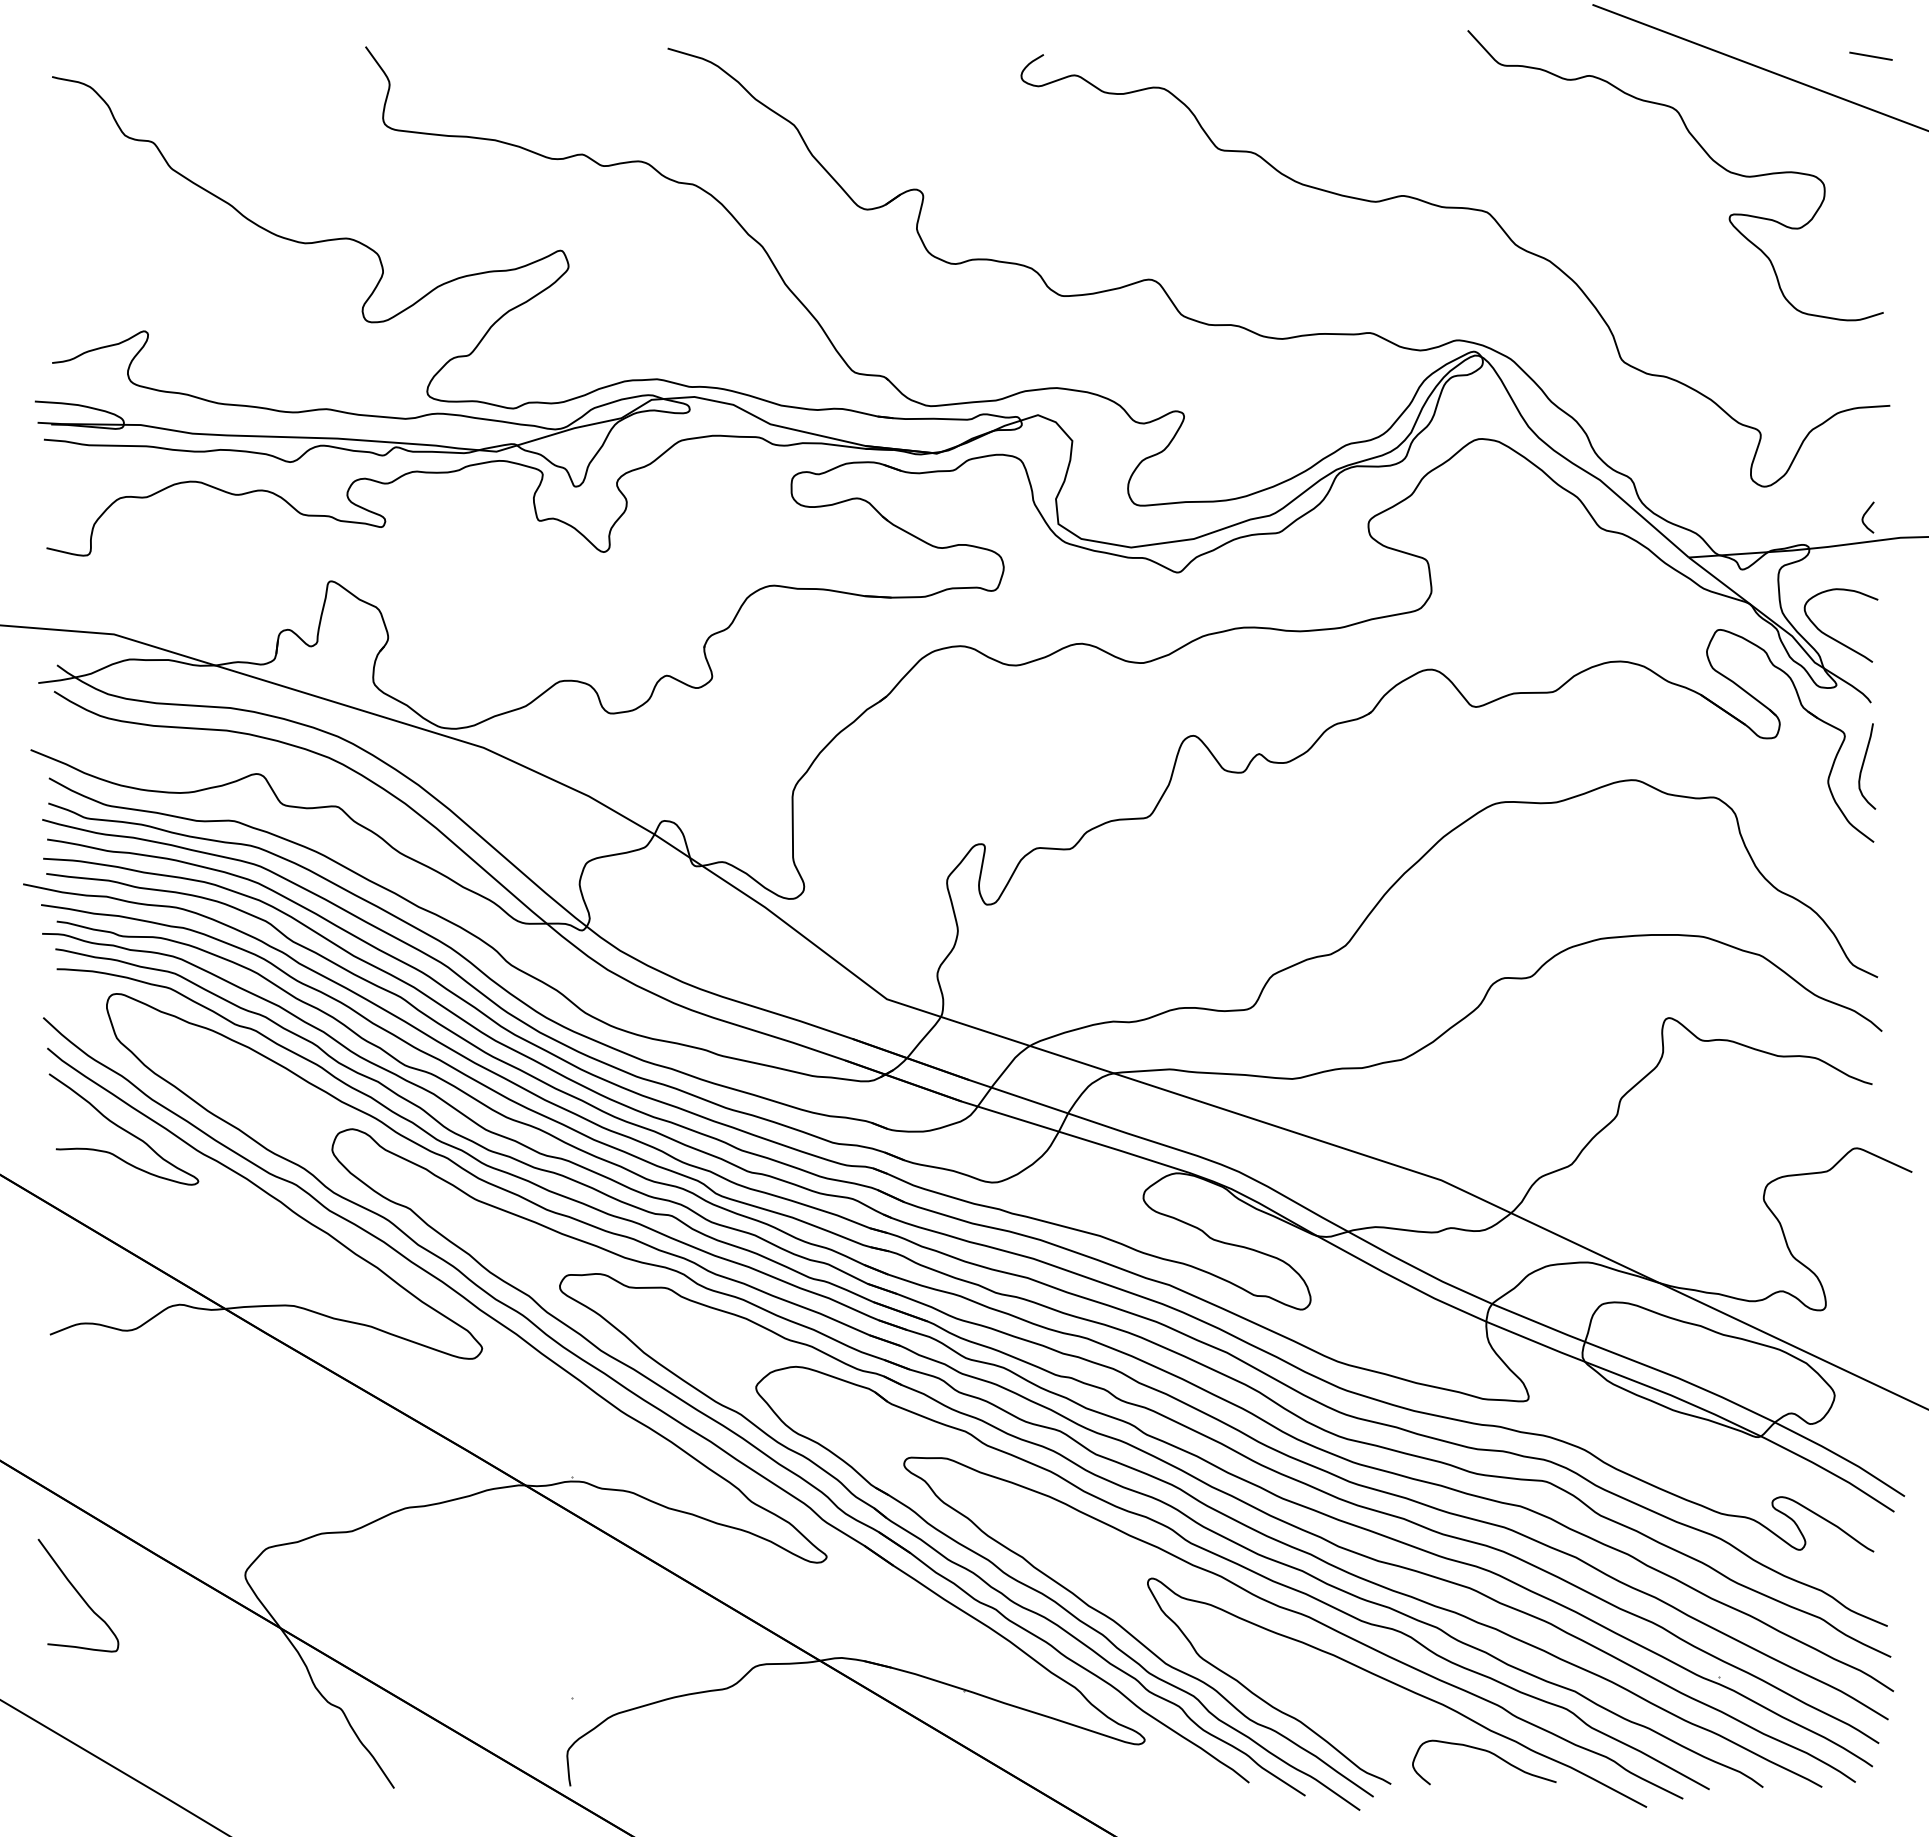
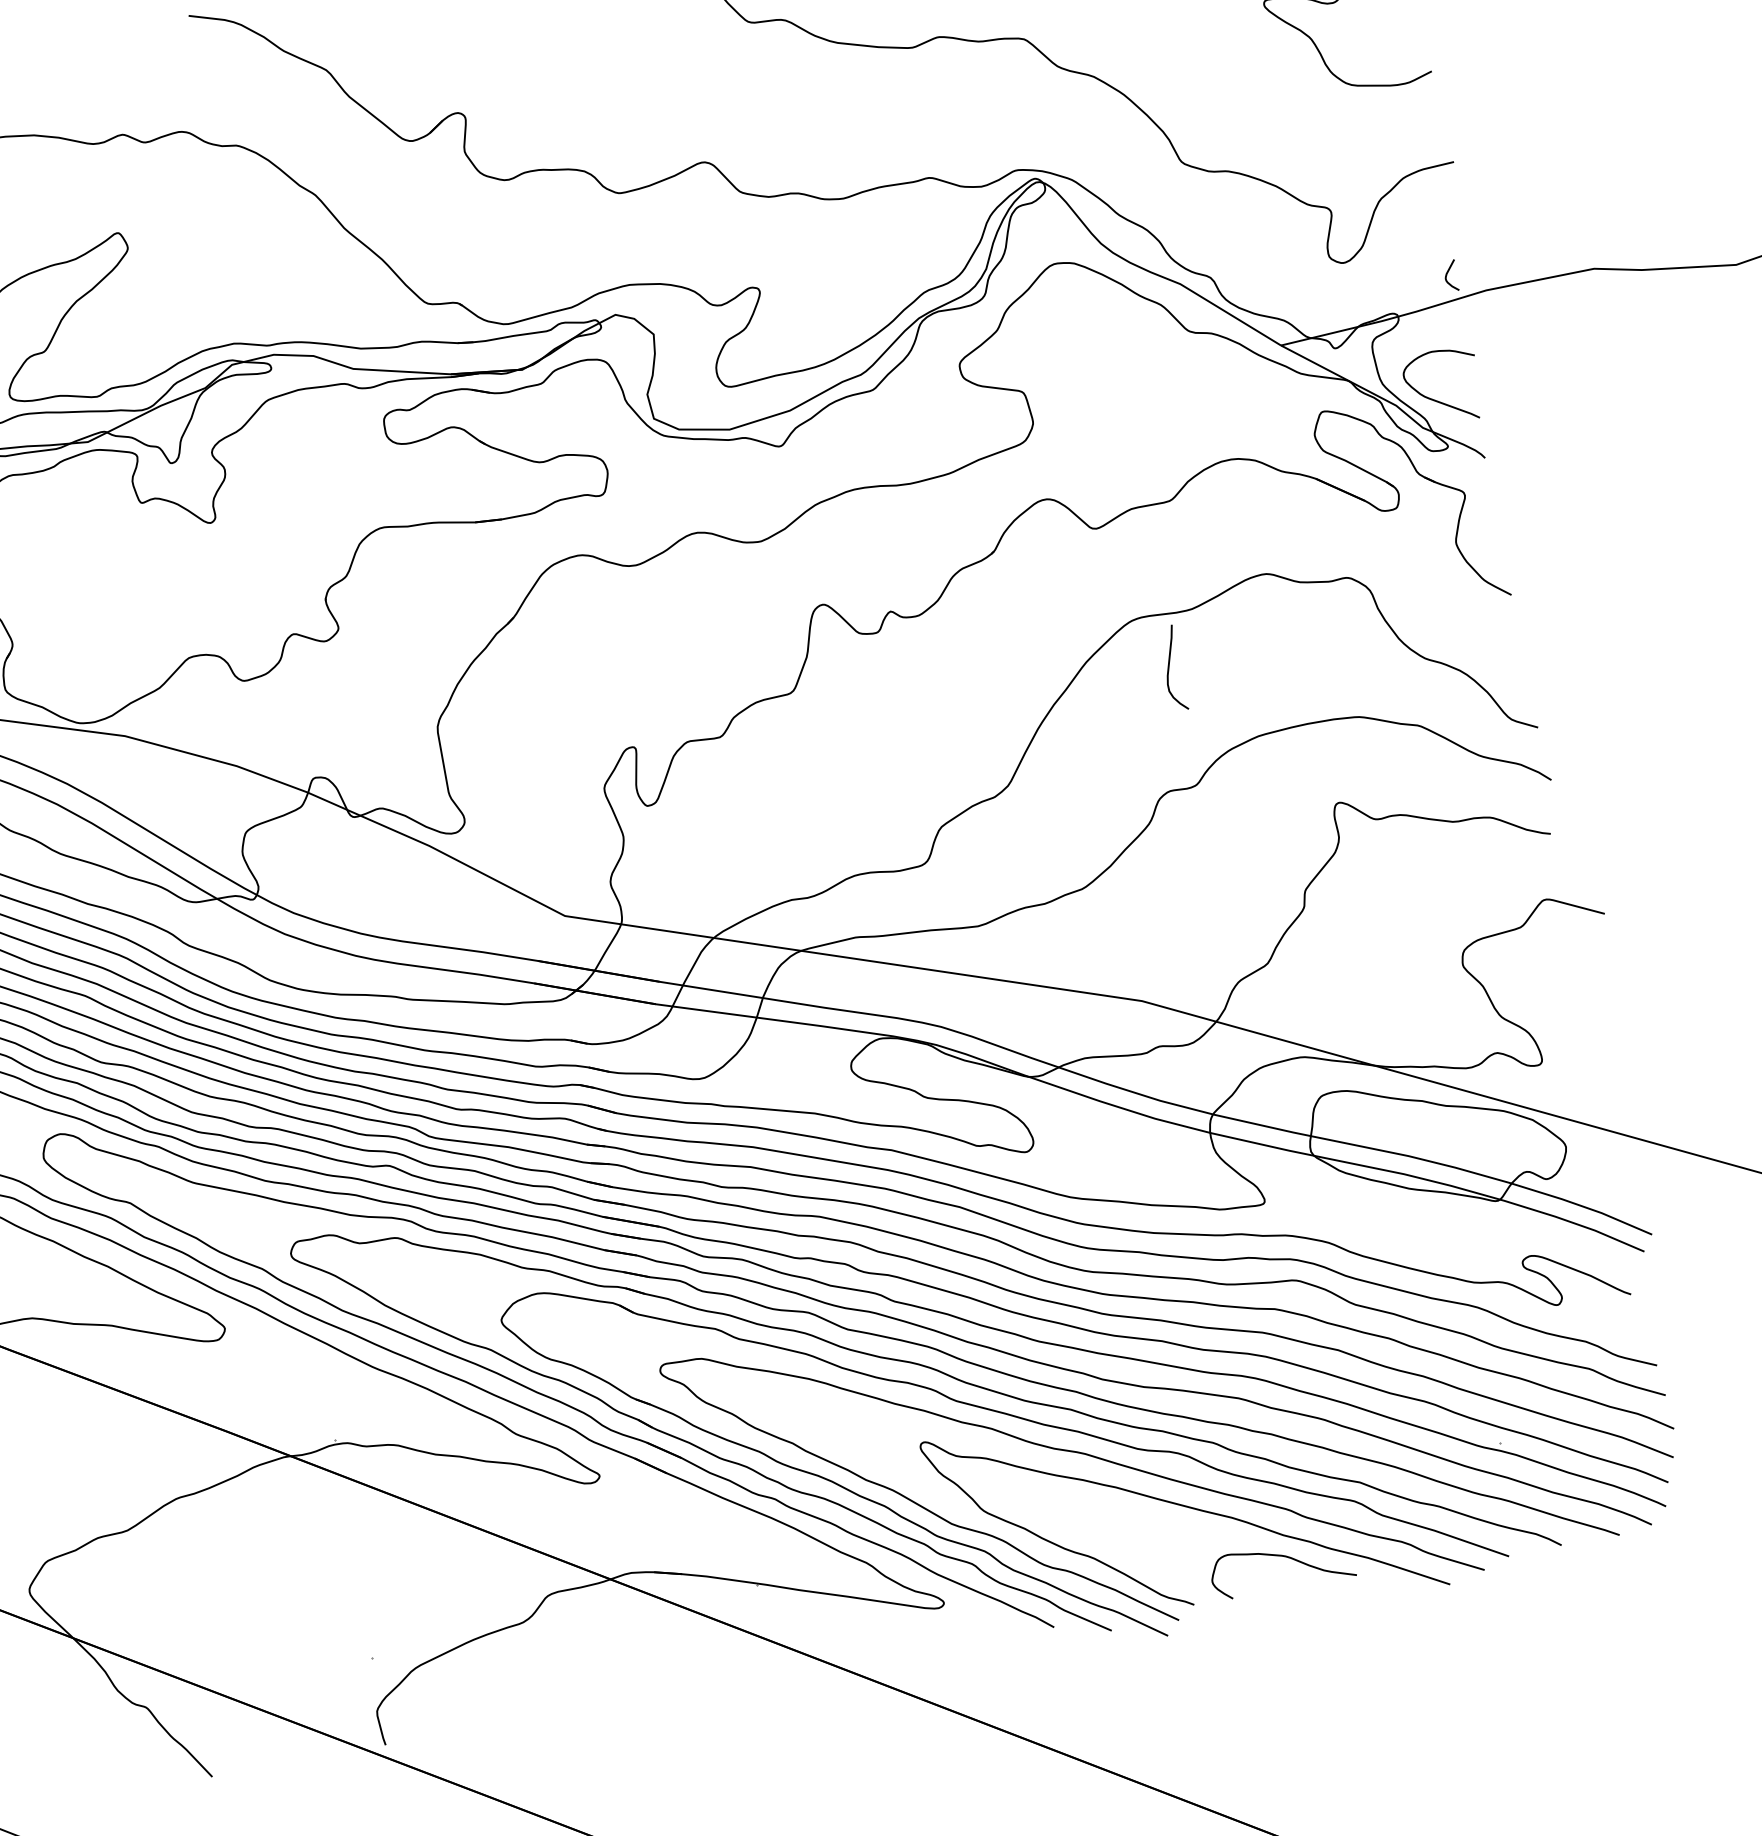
curve: (1863, 766) -> (1169, 668), moved

